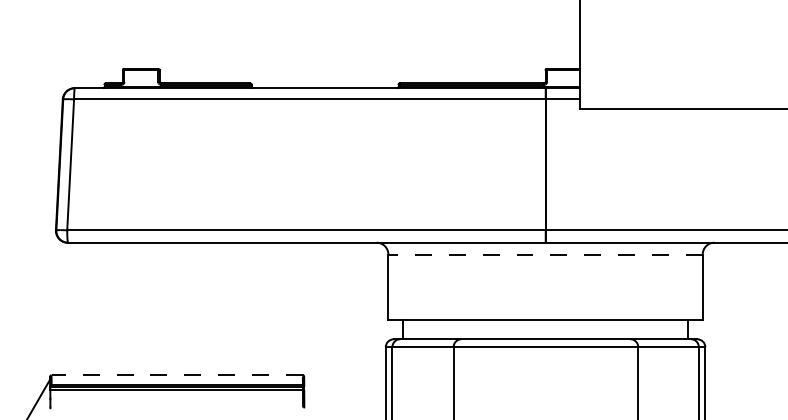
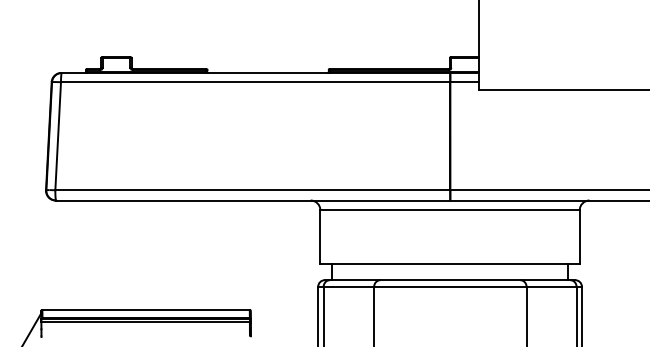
line: (545, 254) -> (450, 210), dashed -> solid
line: (177, 375) -> (146, 310), dashed -> solid

